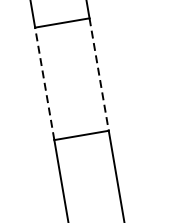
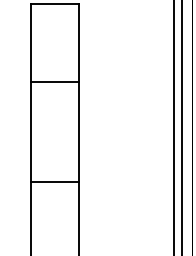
line: (99, 74) -> (79, 132), dashed -> solid
line: (44, 83) -> (30, 131), dashed -> solid

